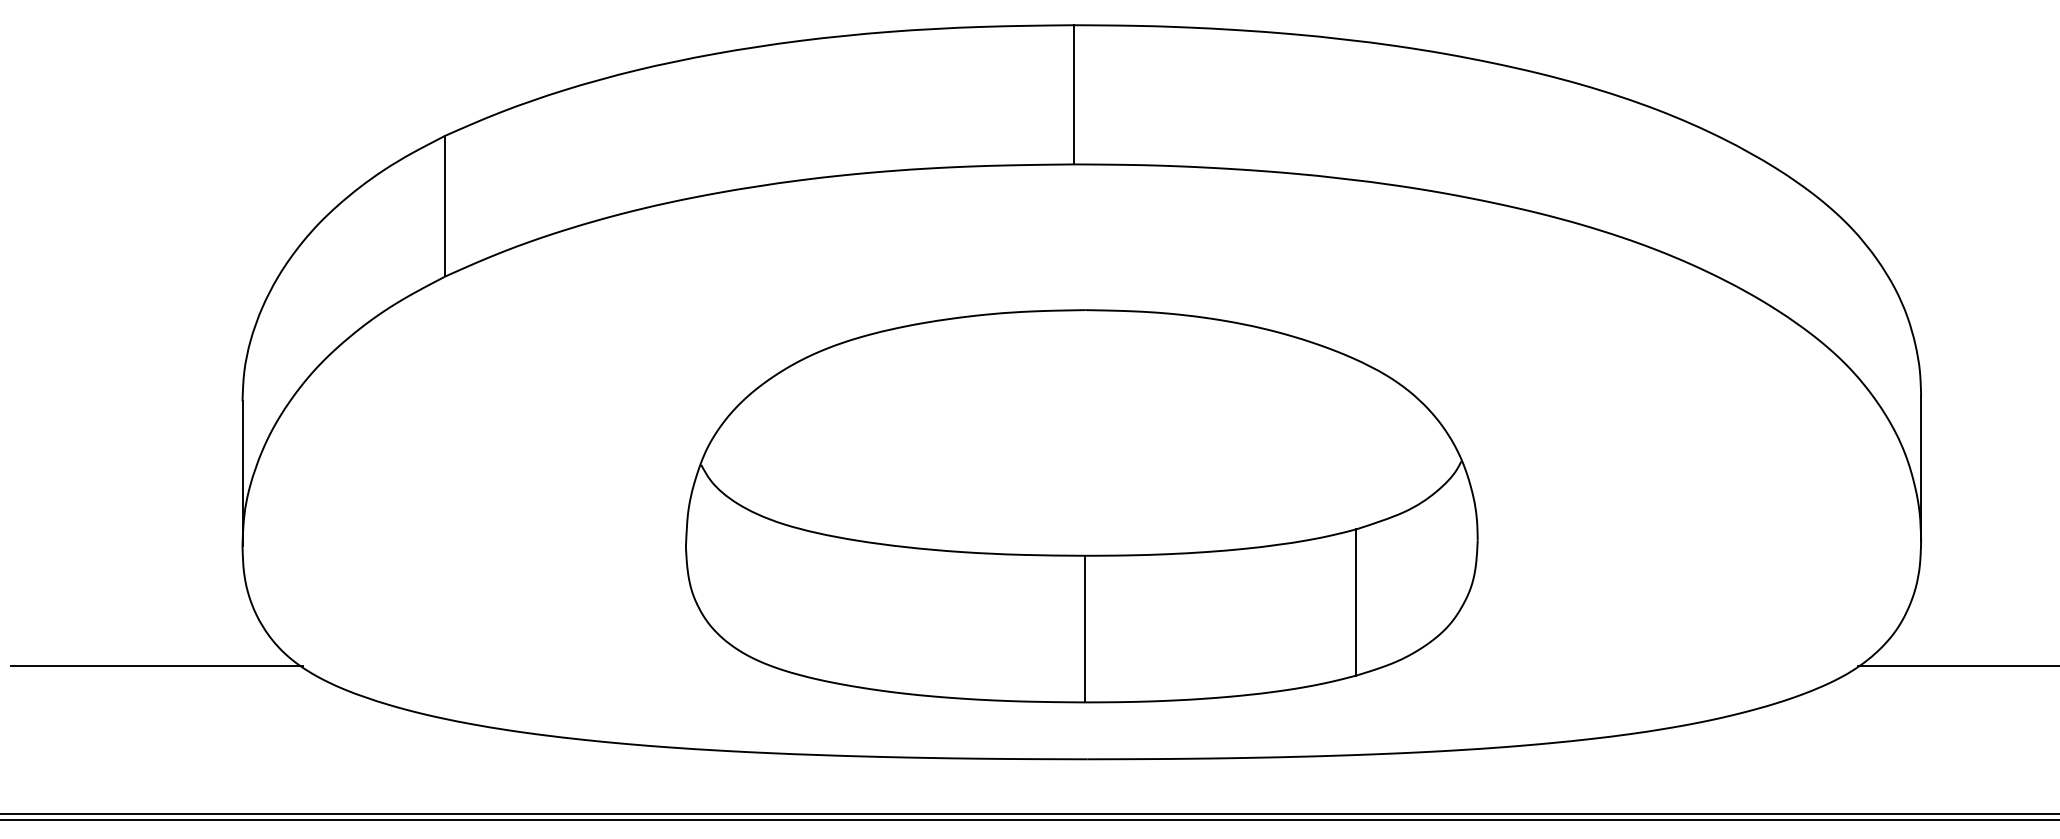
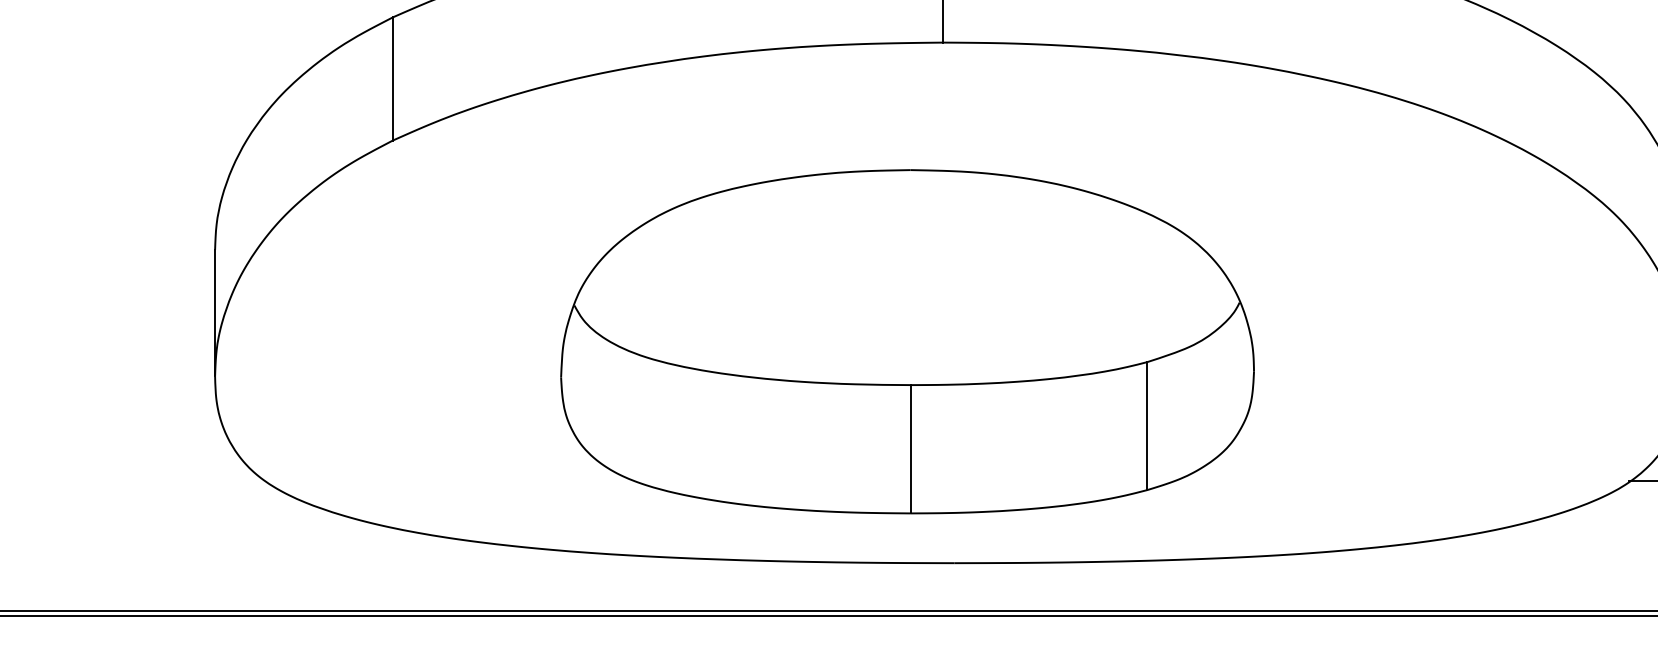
part: (1081, 506) -> (907, 341), moved
line: (156, 665) -> (139, 481), removed

